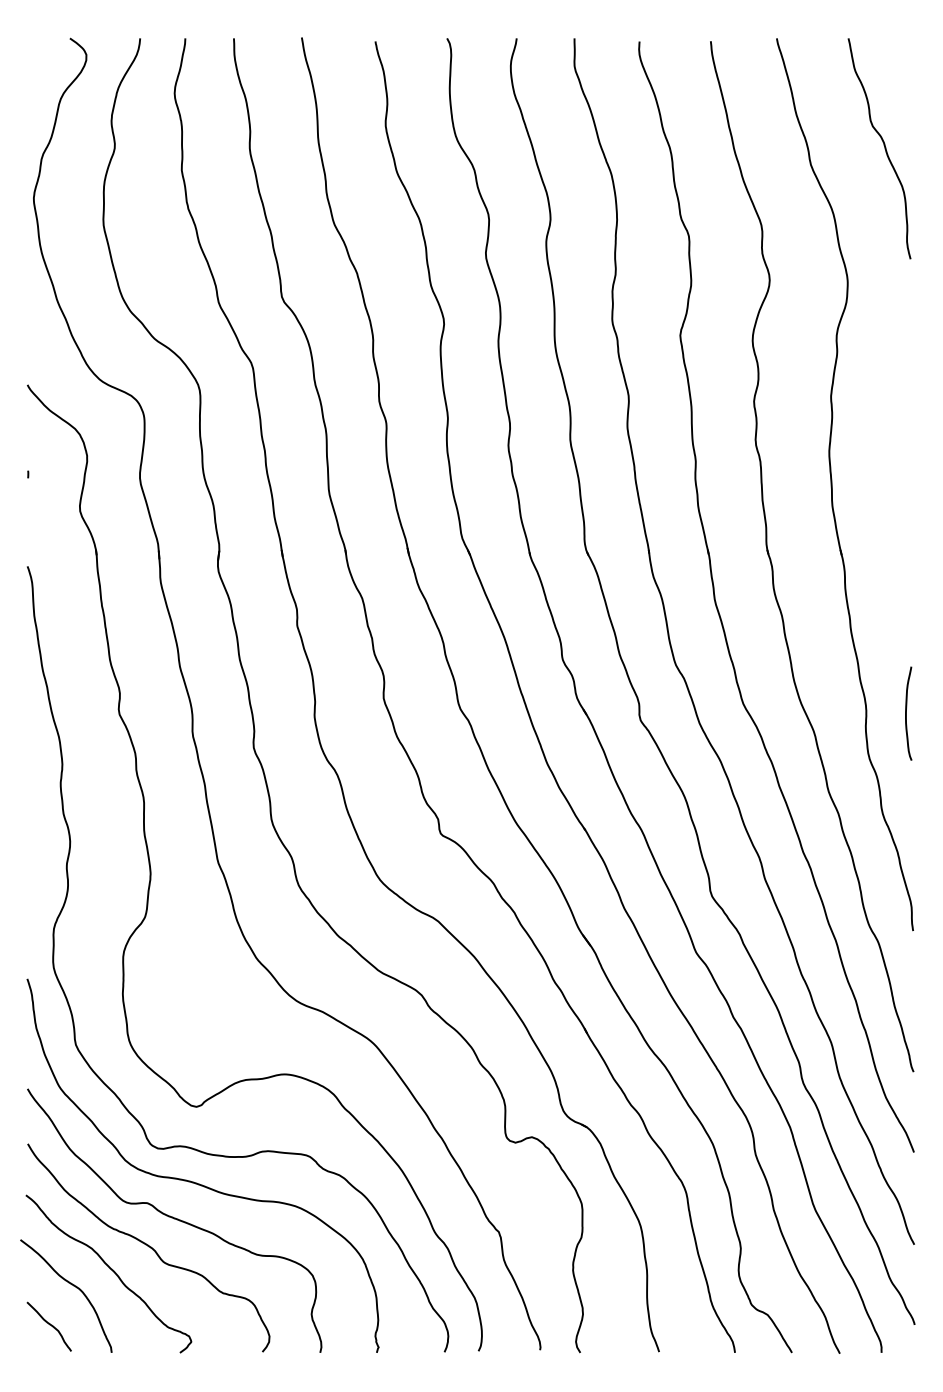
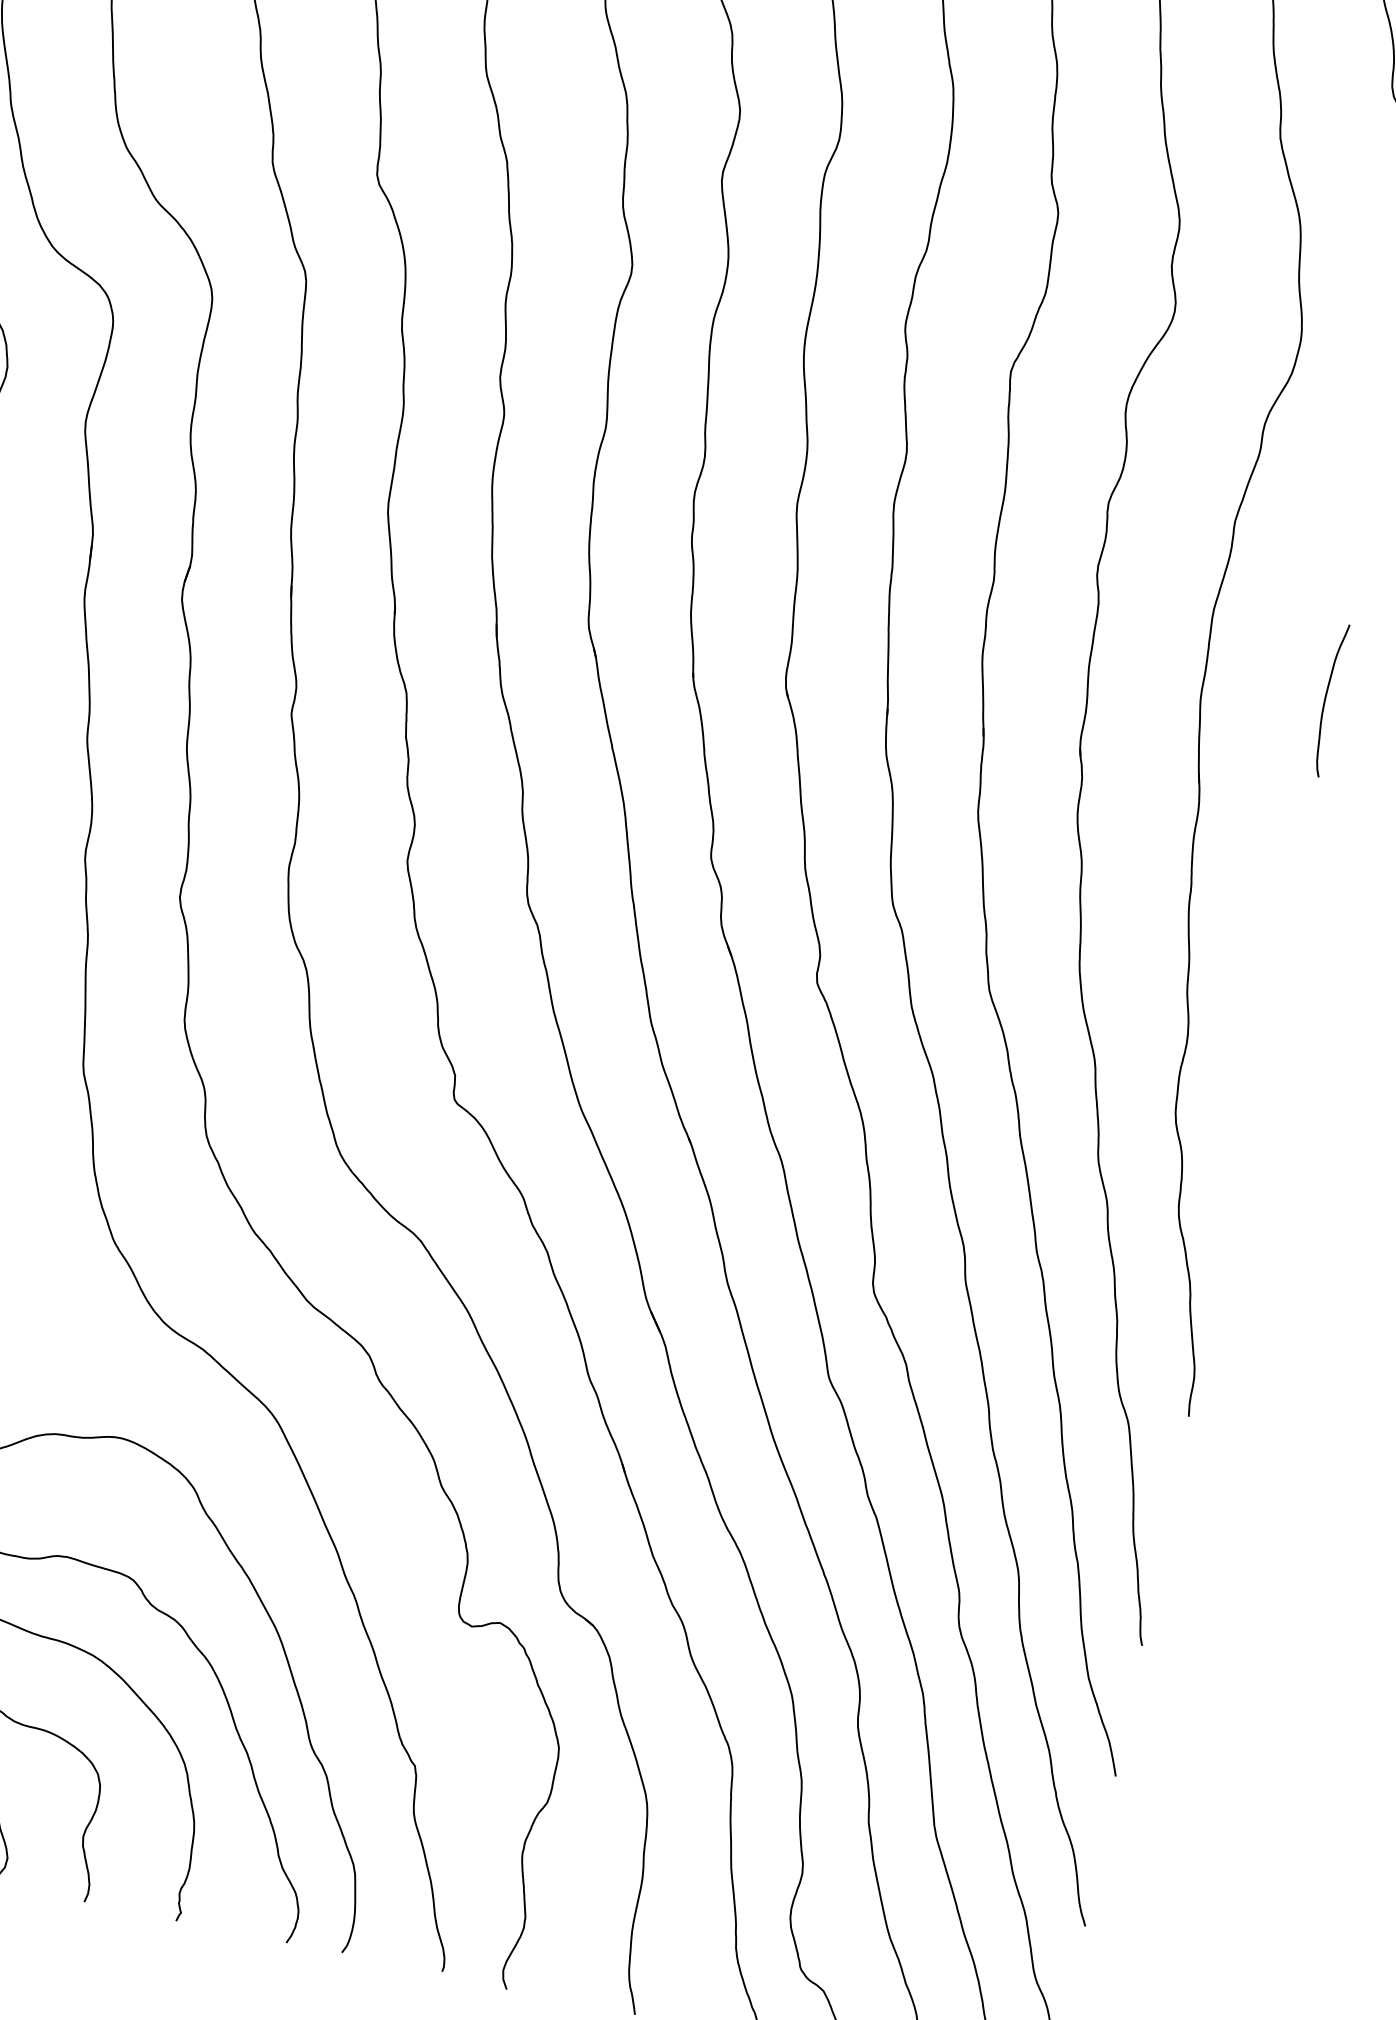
curve: (906, 713) -> (1326, 699), moved

